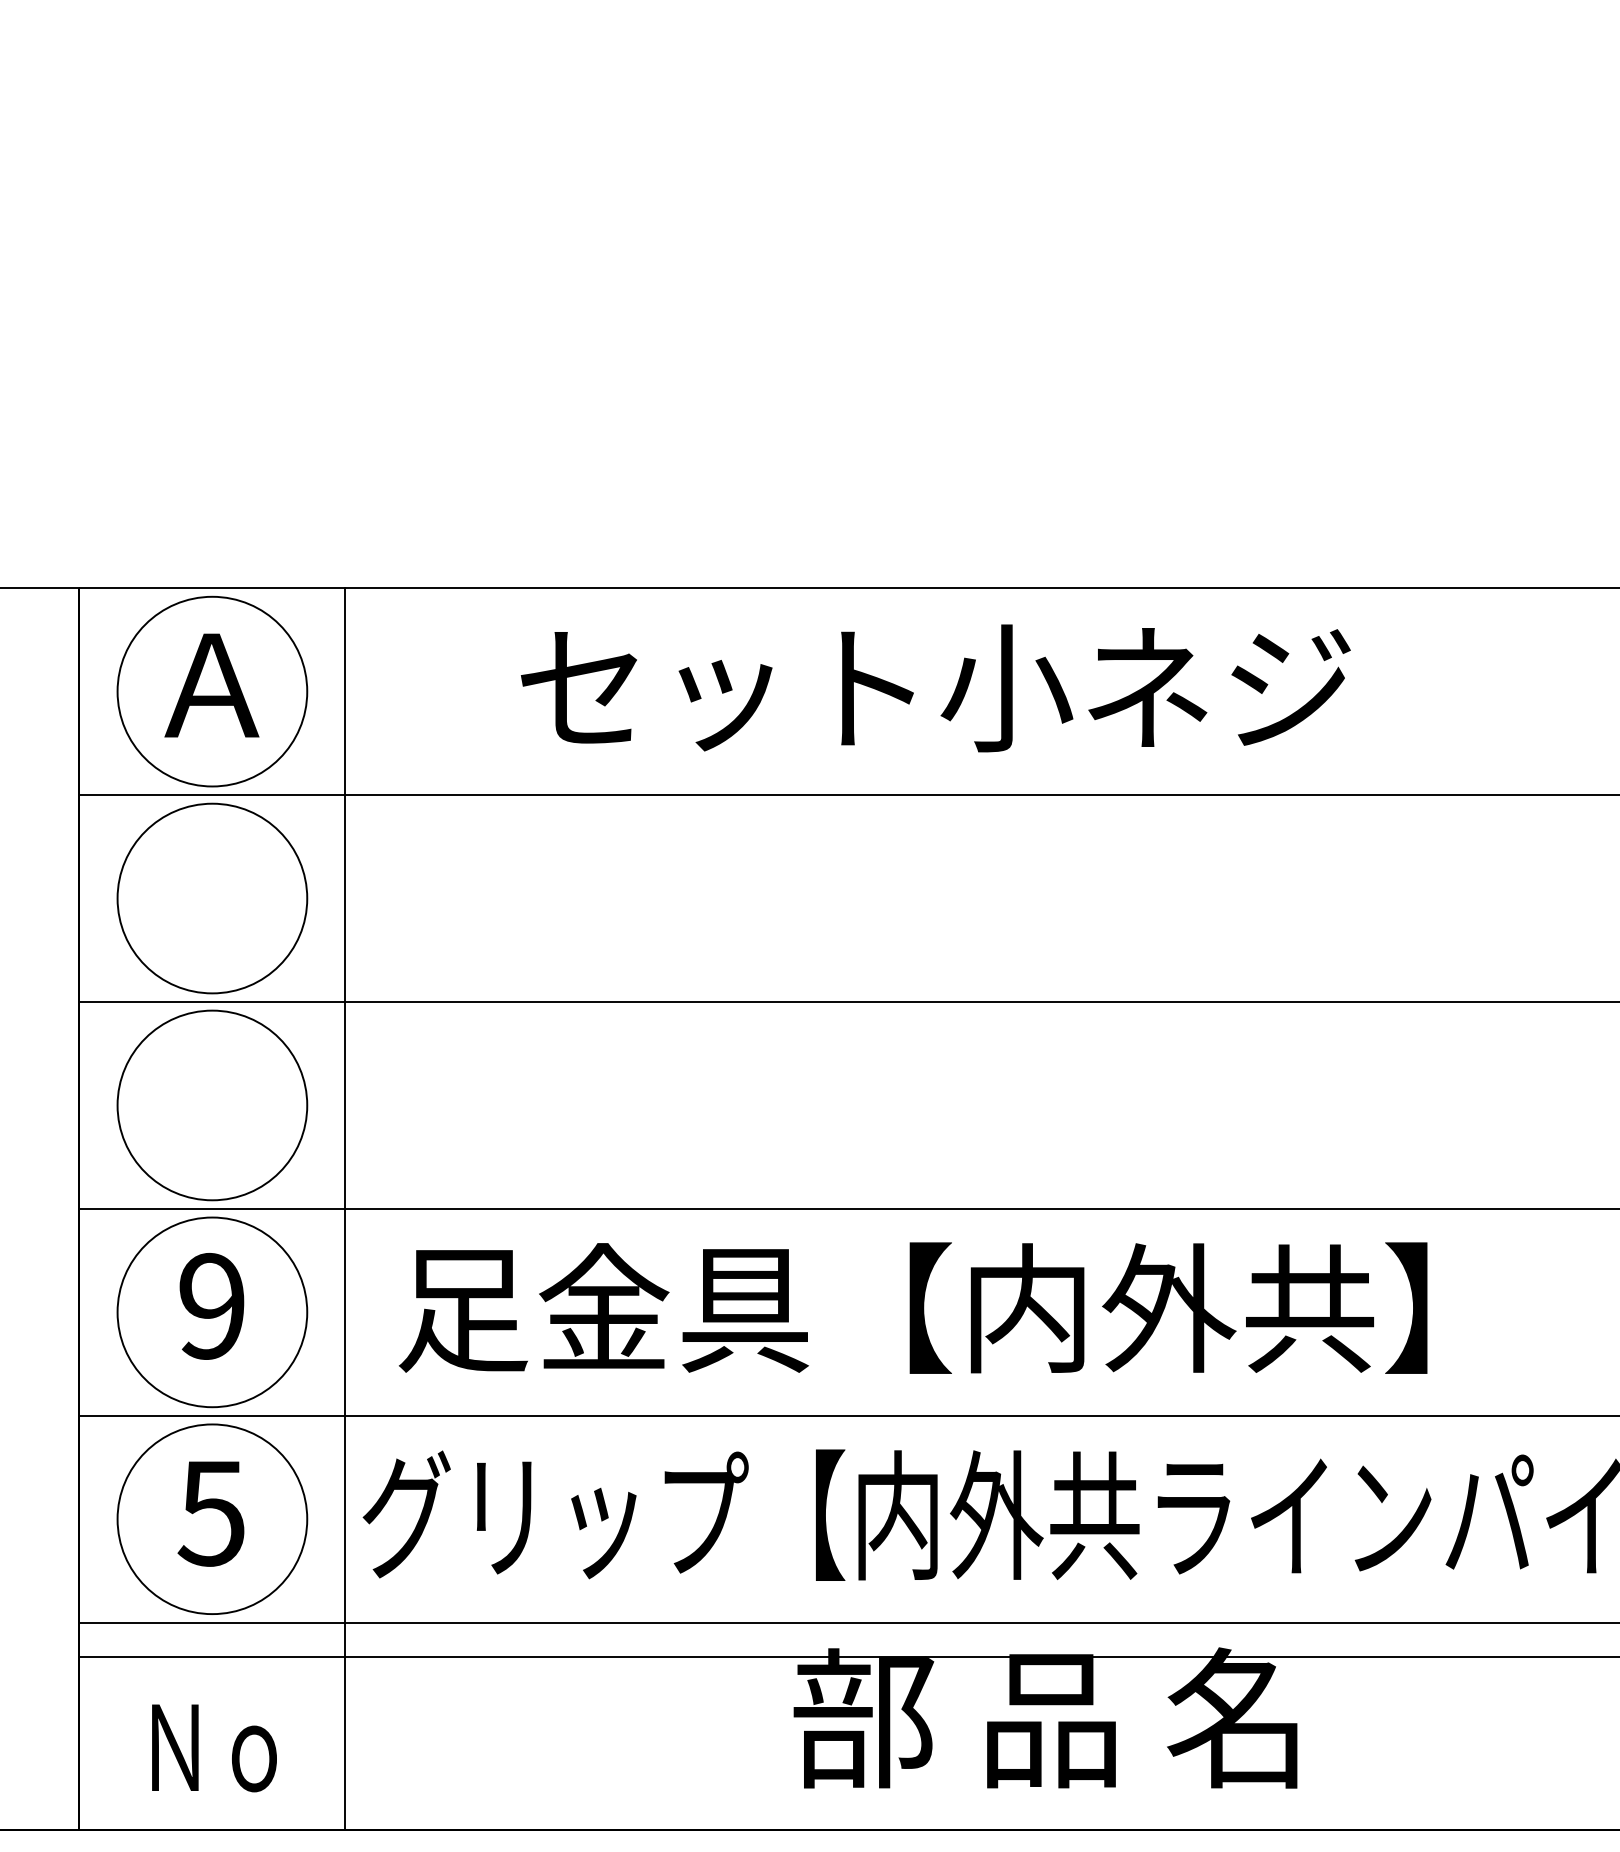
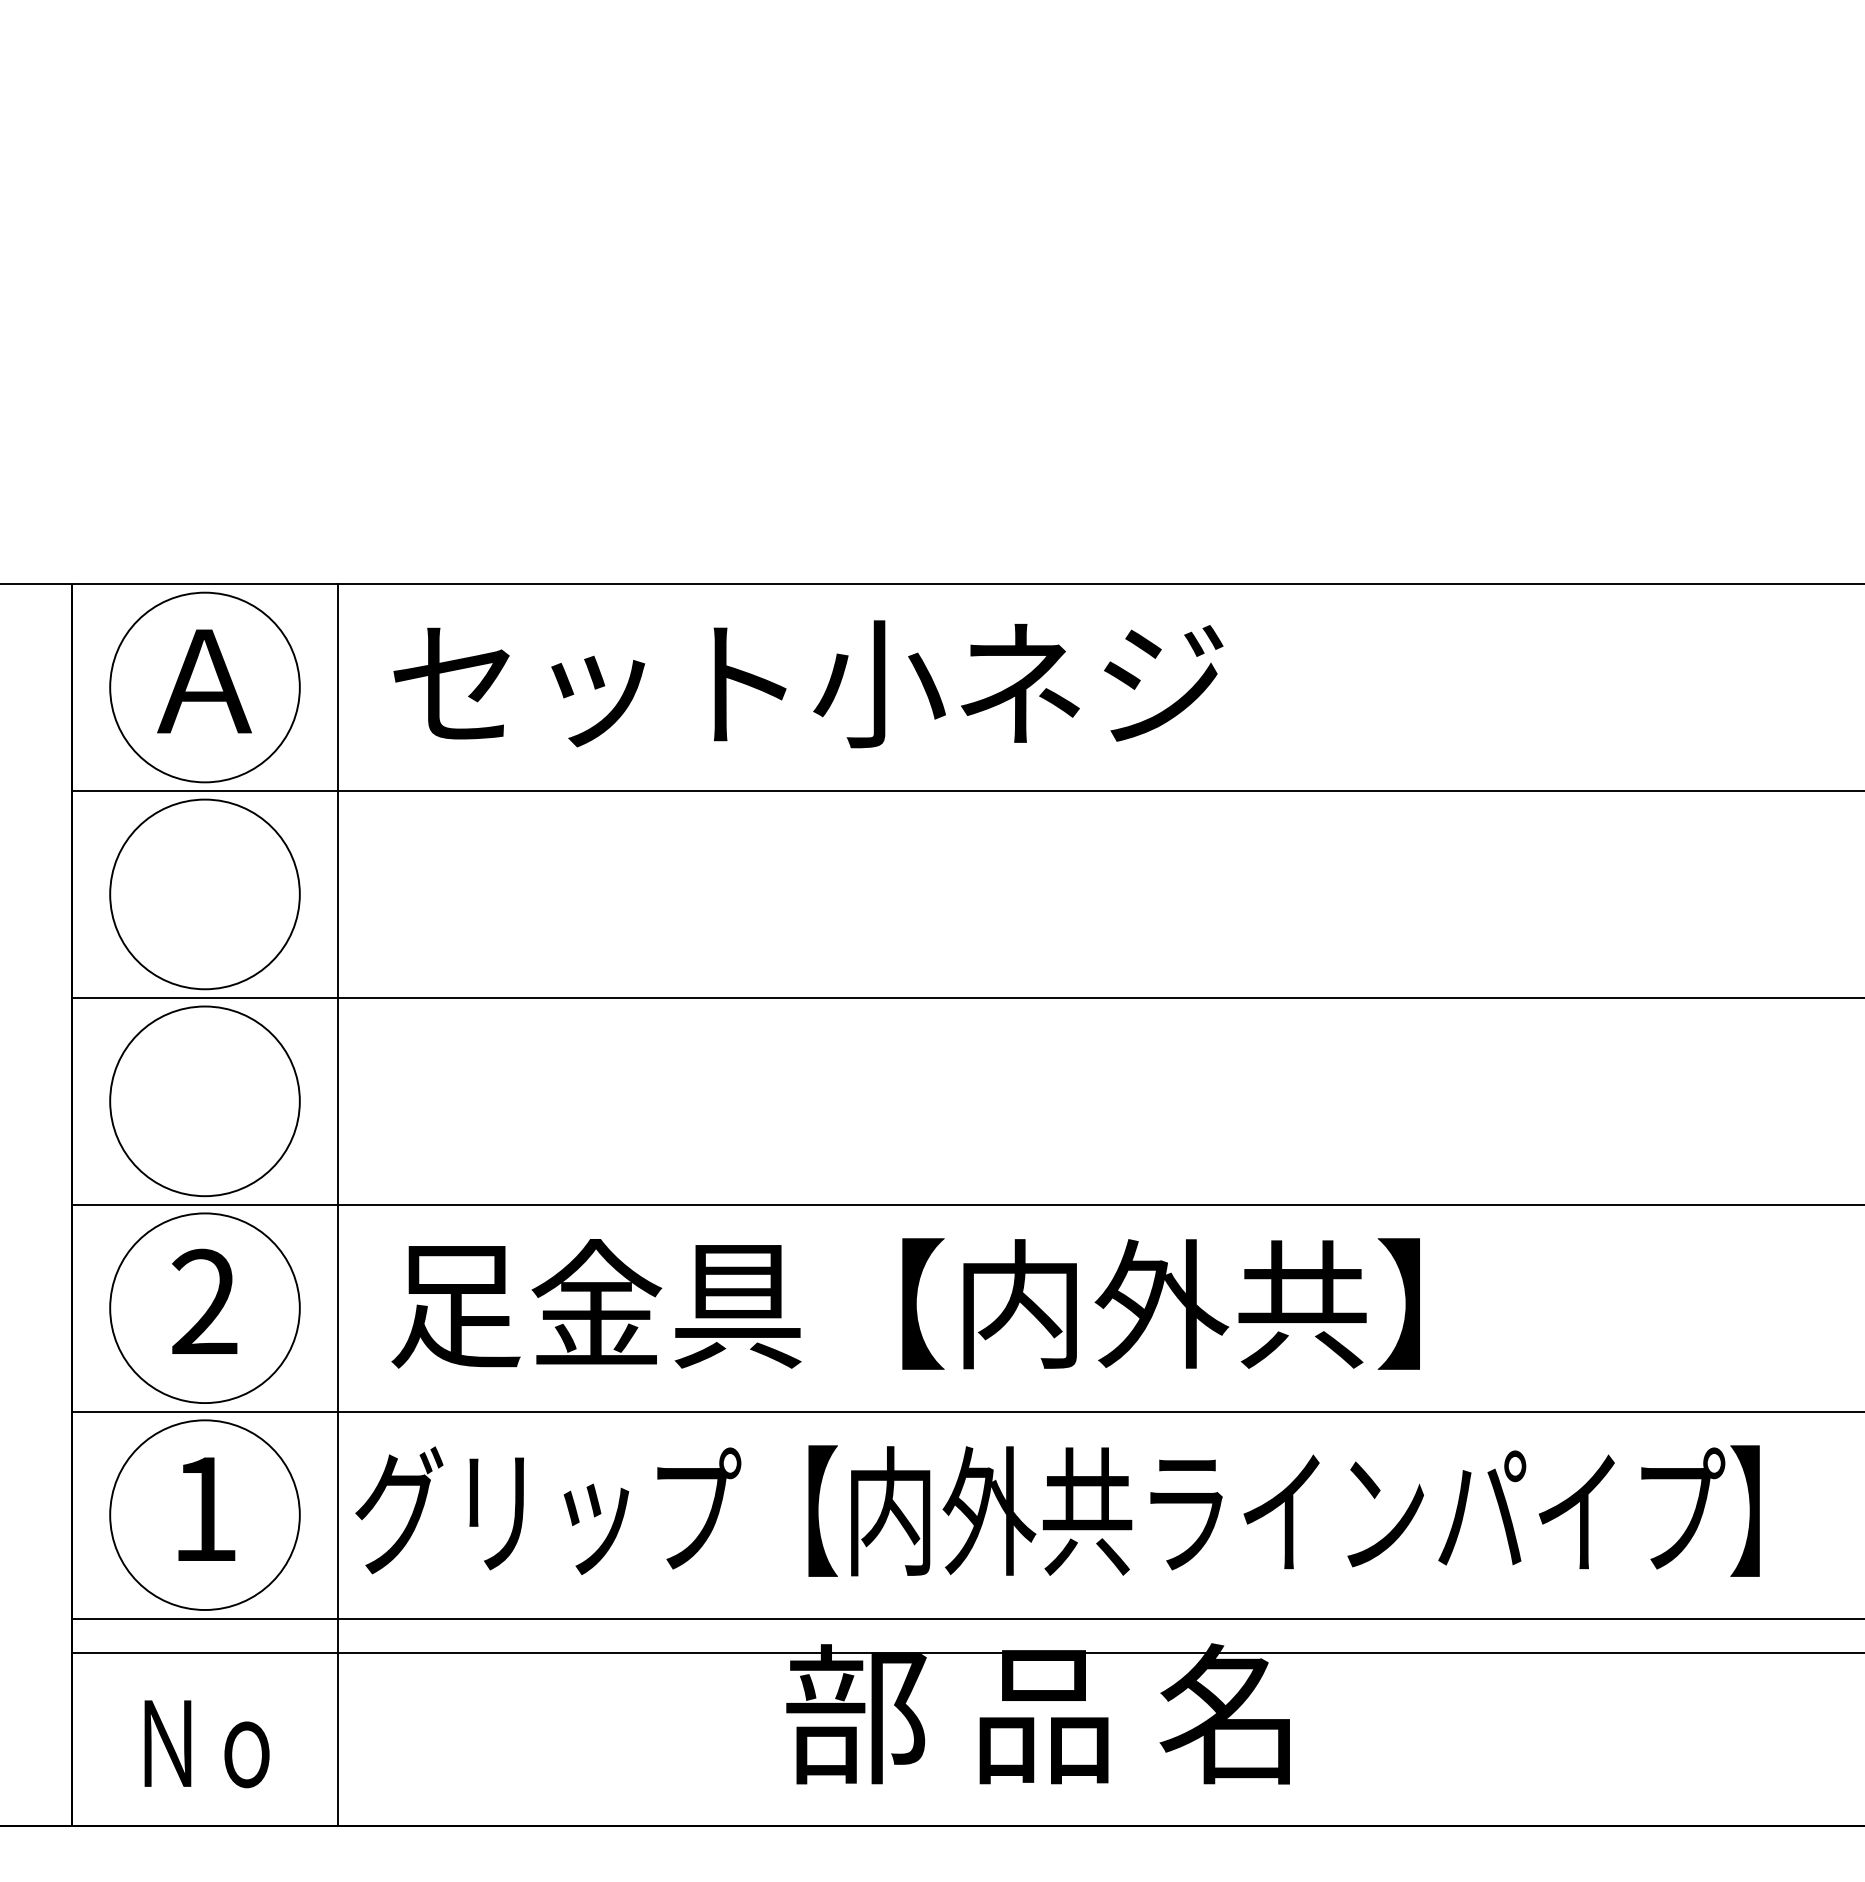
text: (935, 688) -> (808, 684), moved
text: (211, 1305) -> (204, 1301), 9 -> 2
text: (210, 1513) -> (203, 1509), 5 -> 1

